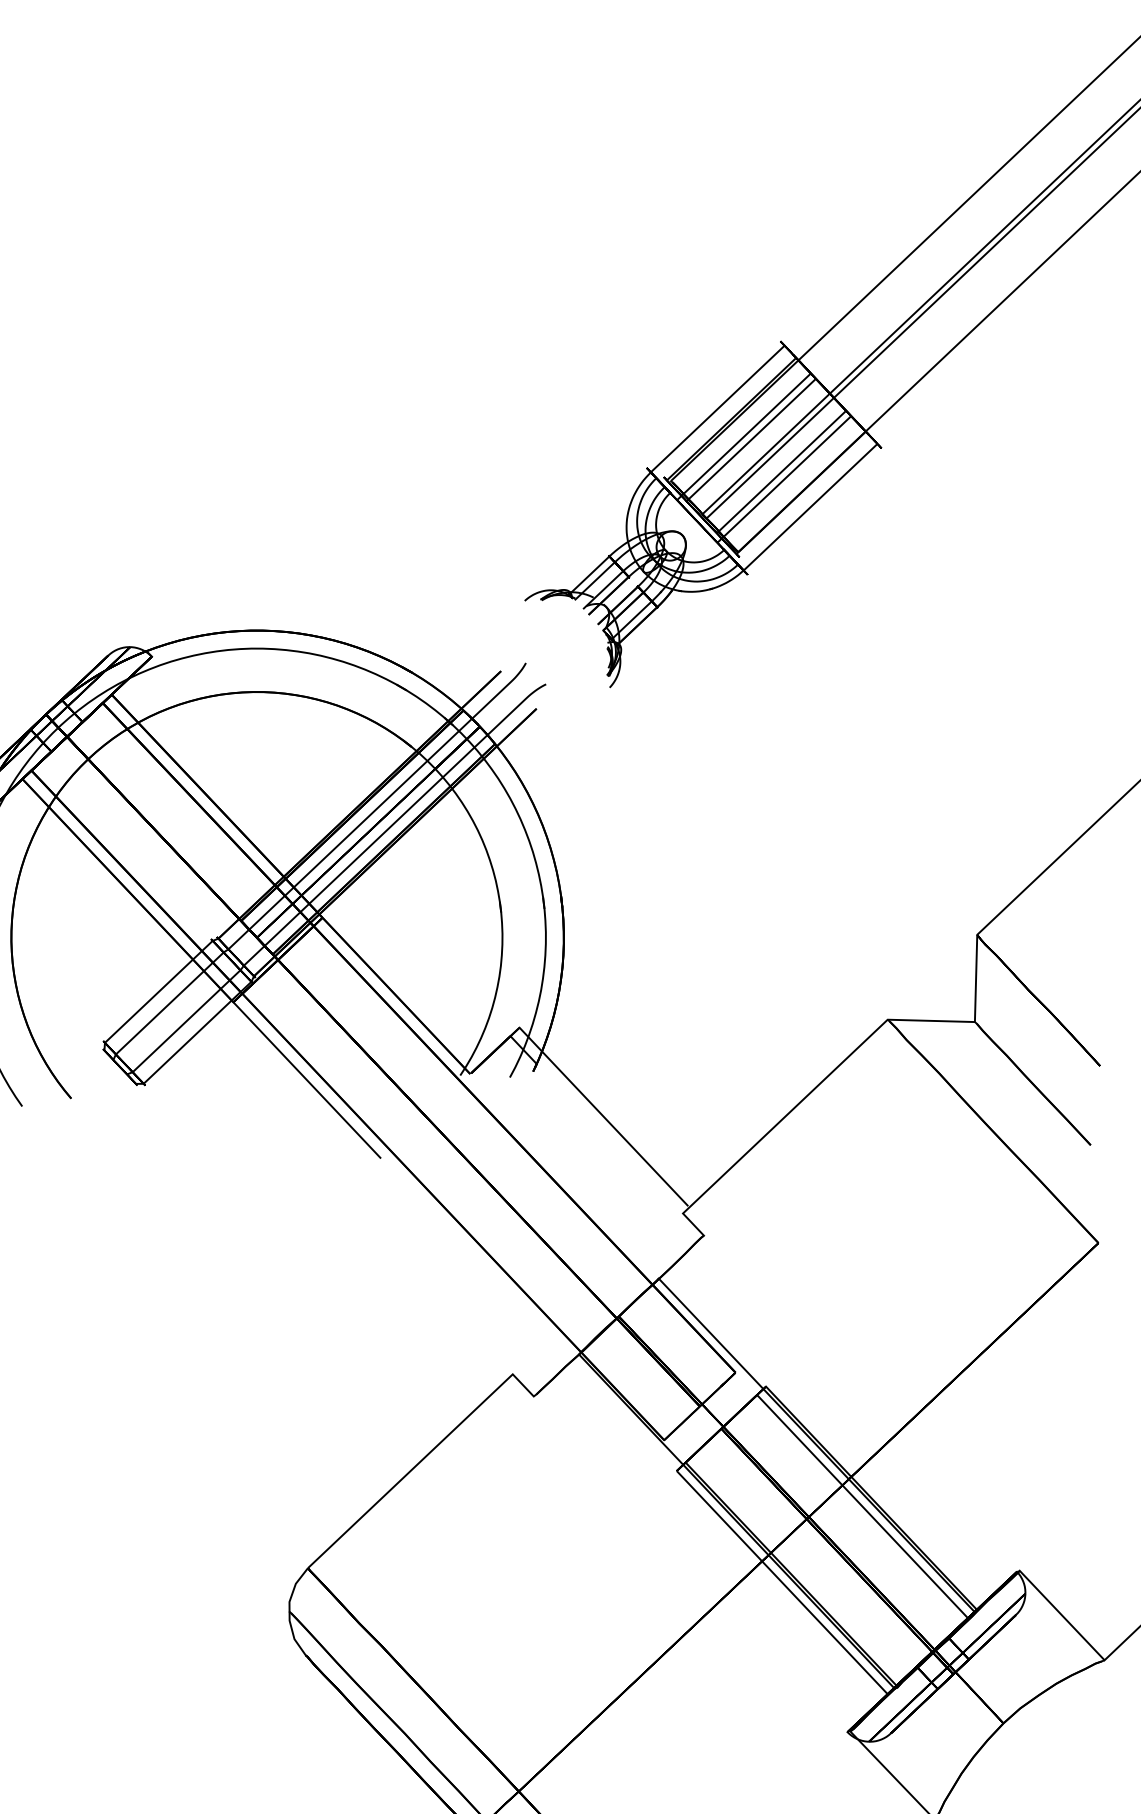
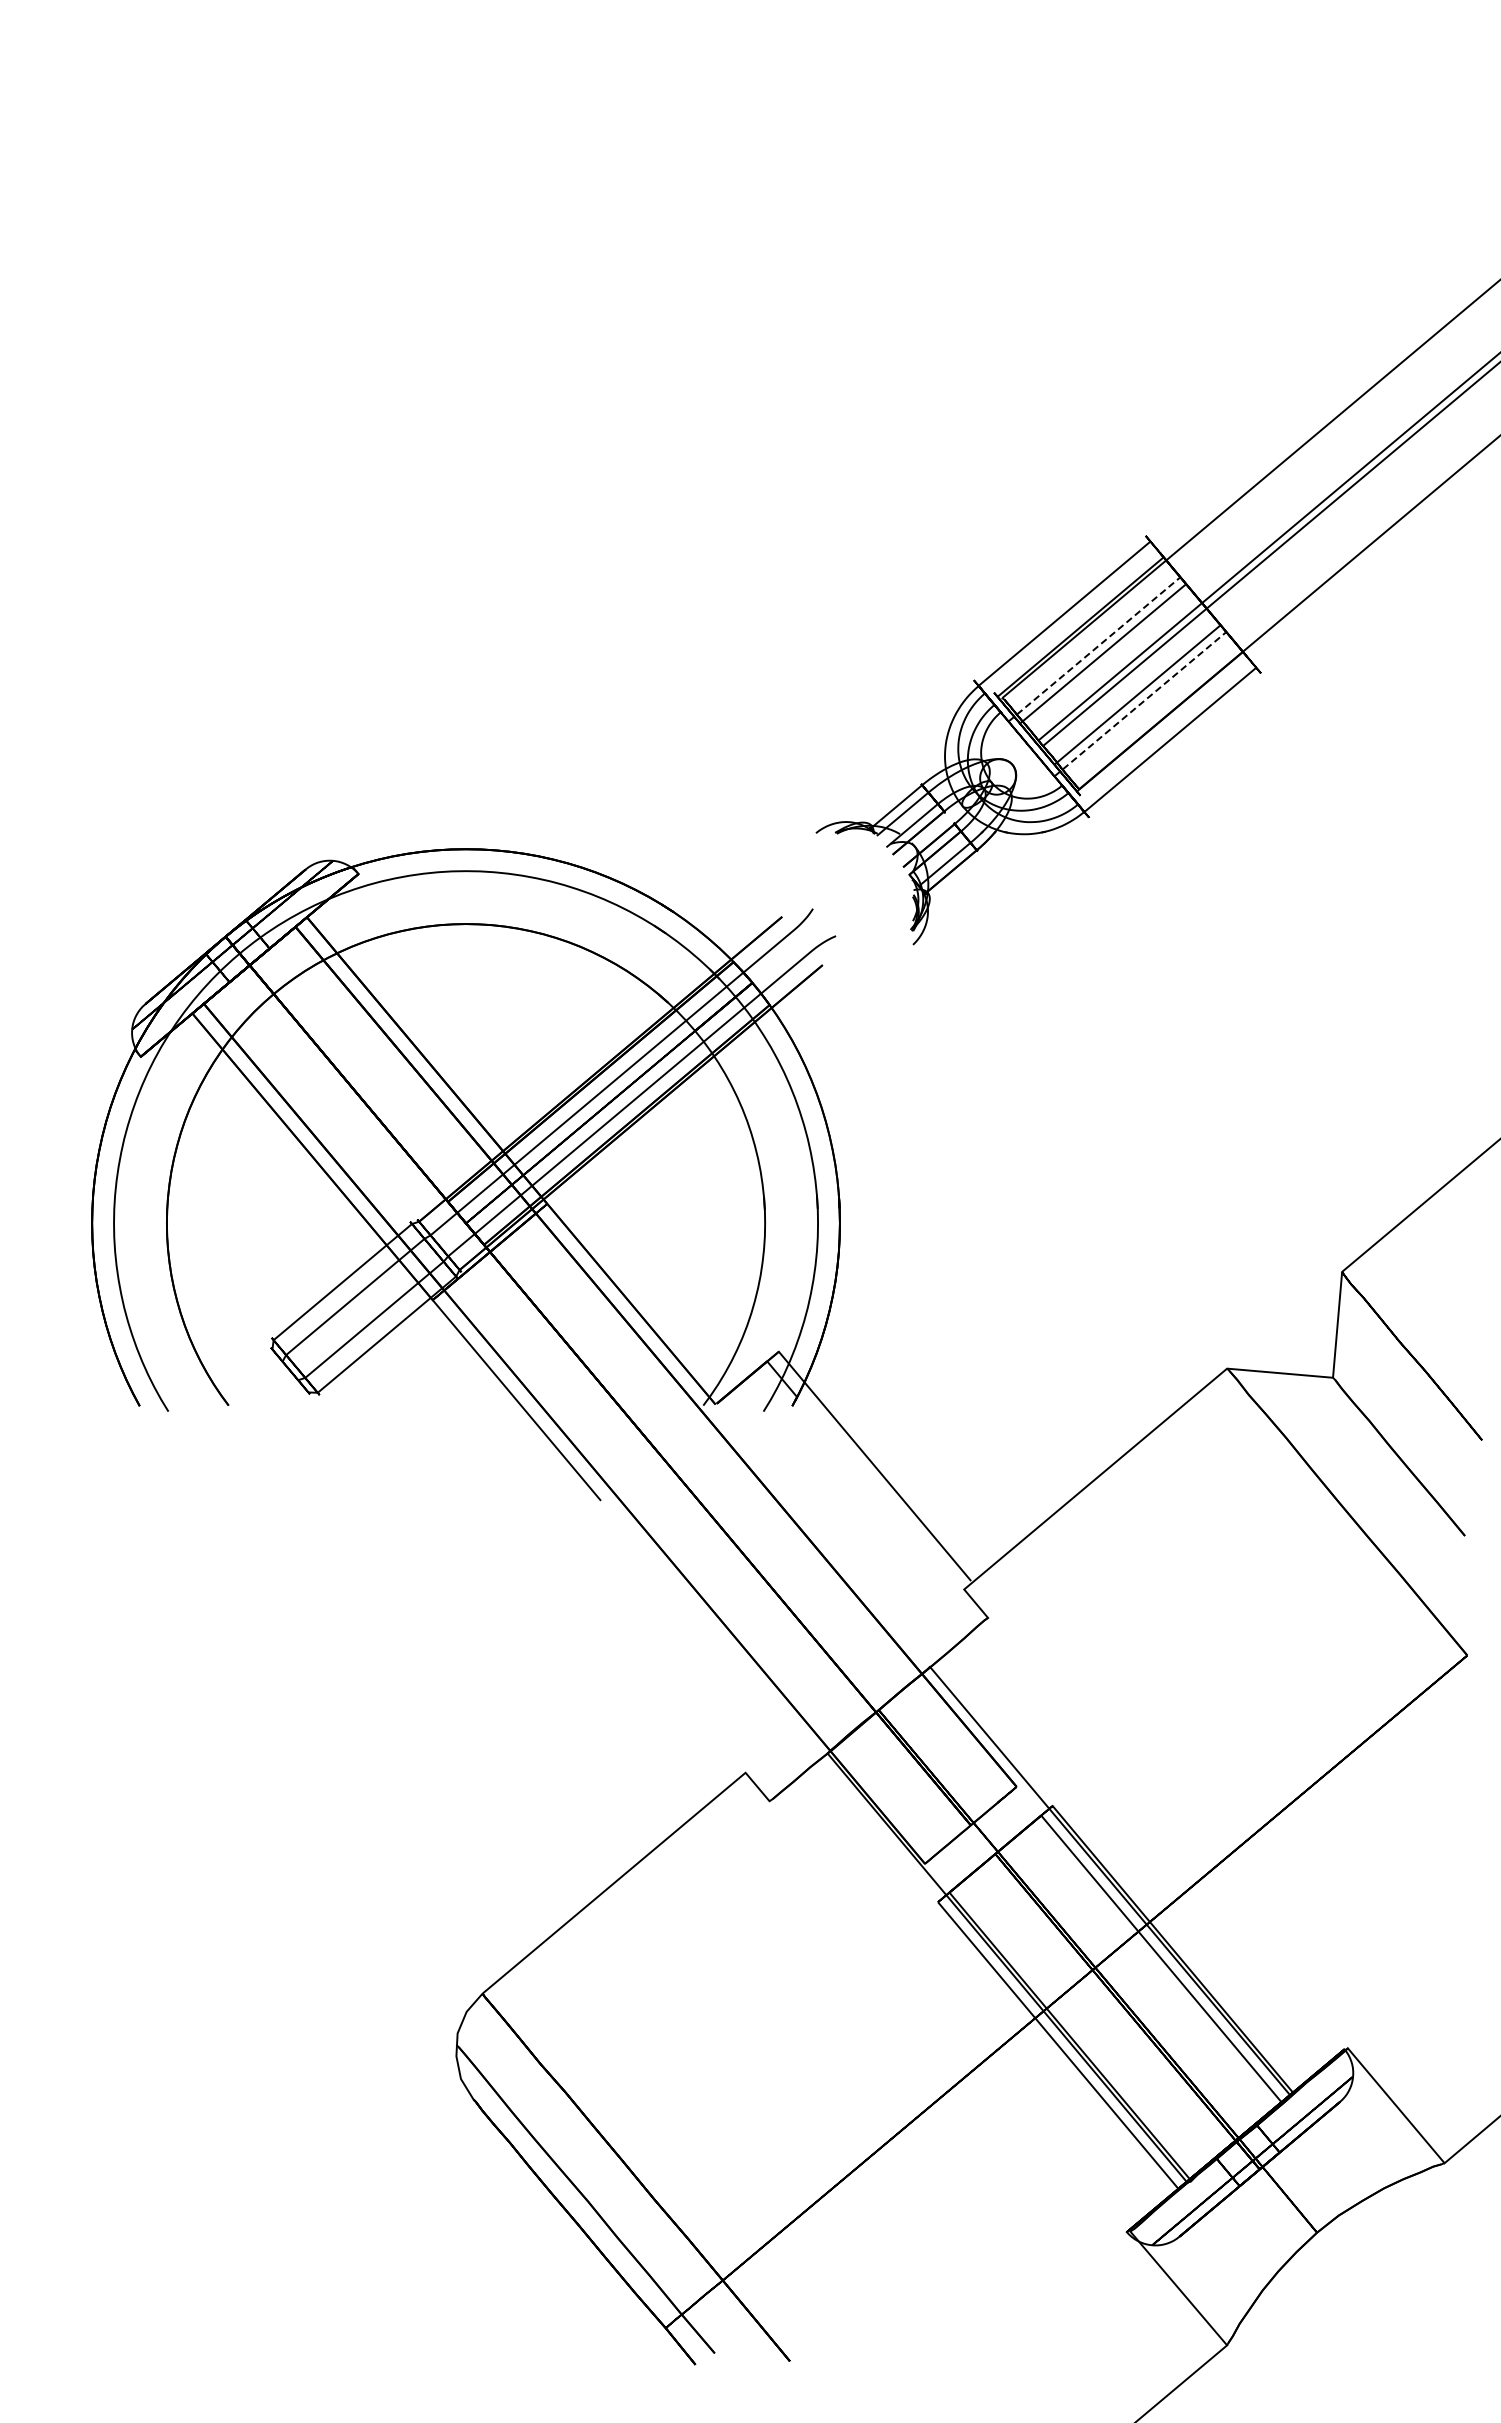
line: (744, 436) -> (1094, 649), solid -> dashed
line: (784, 478) -> (1140, 703), solid -> dashed

